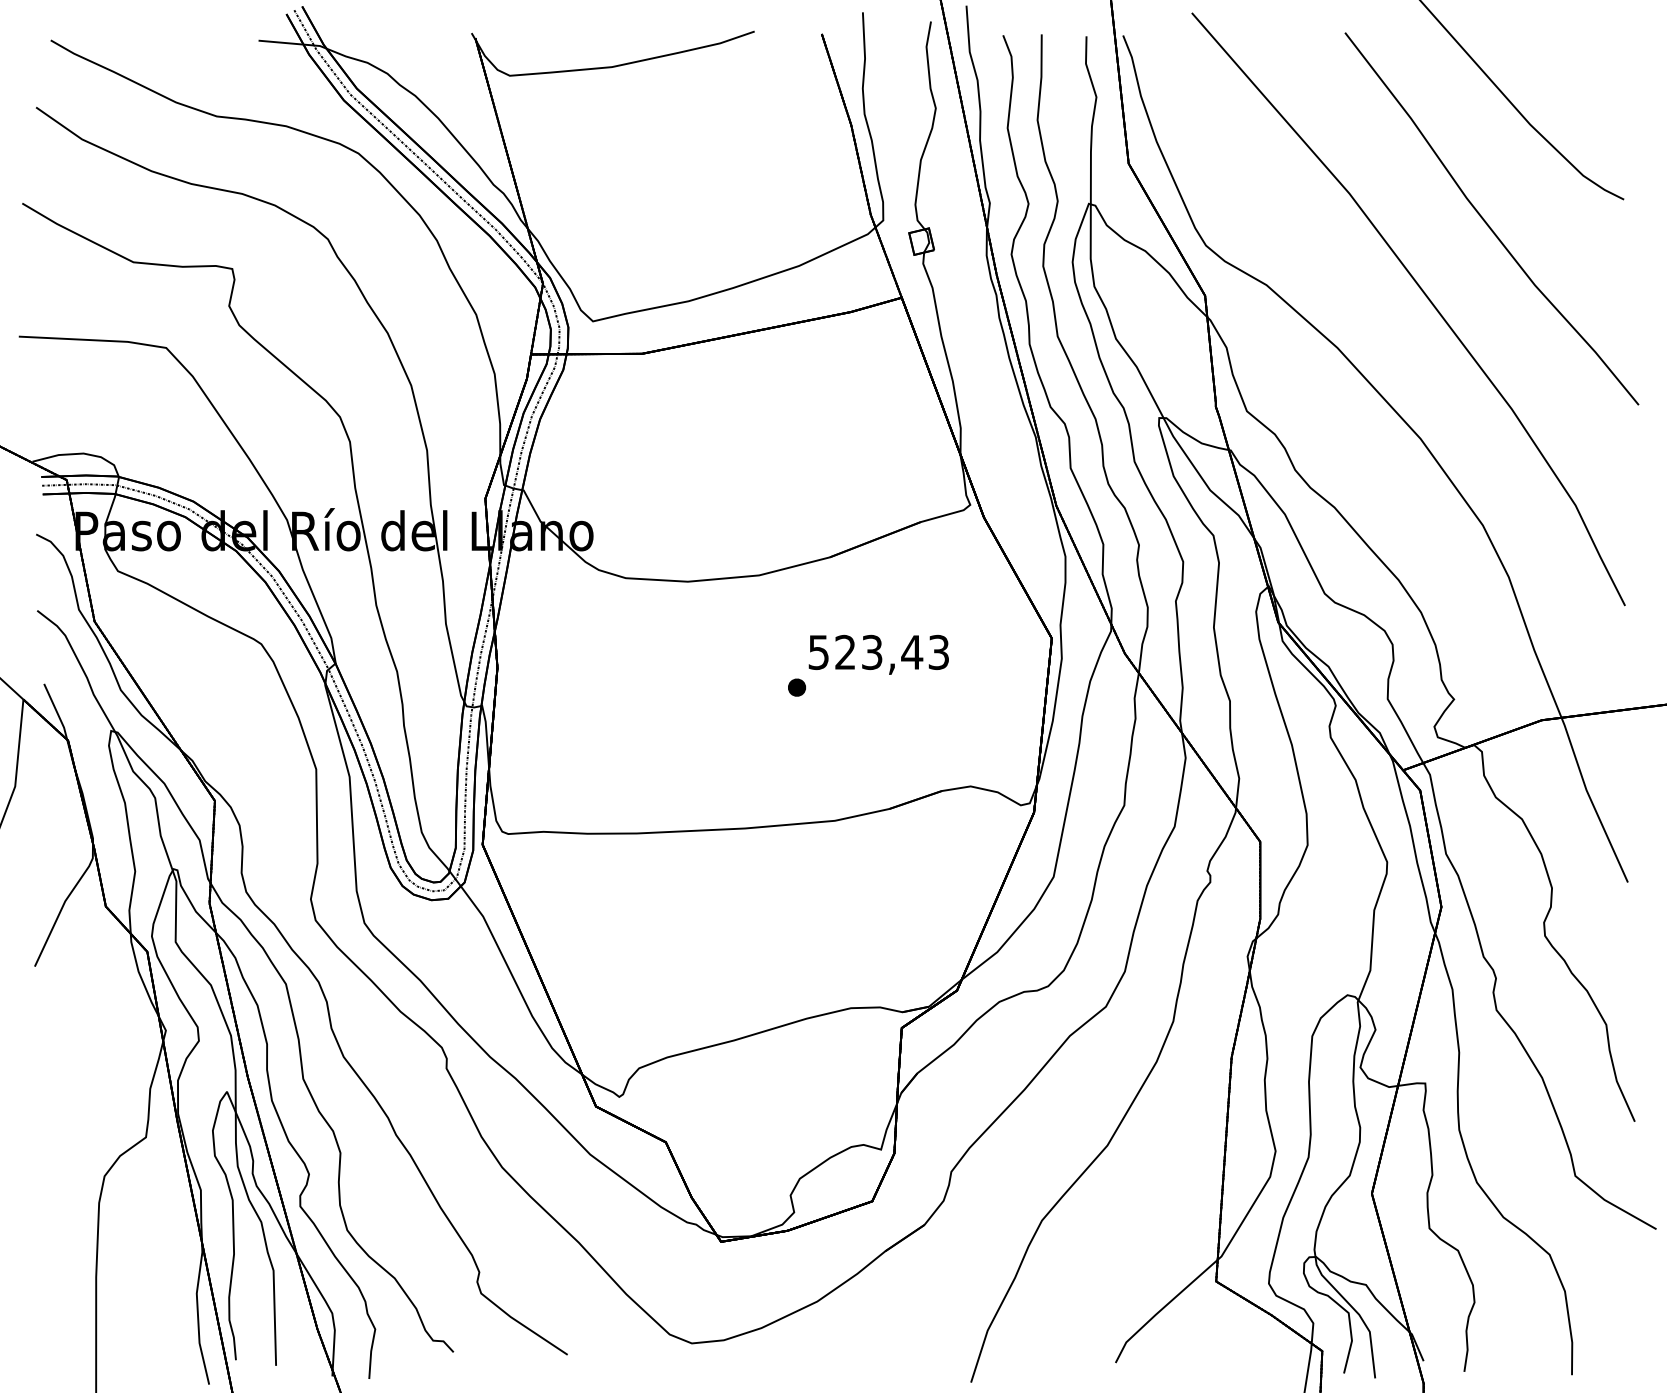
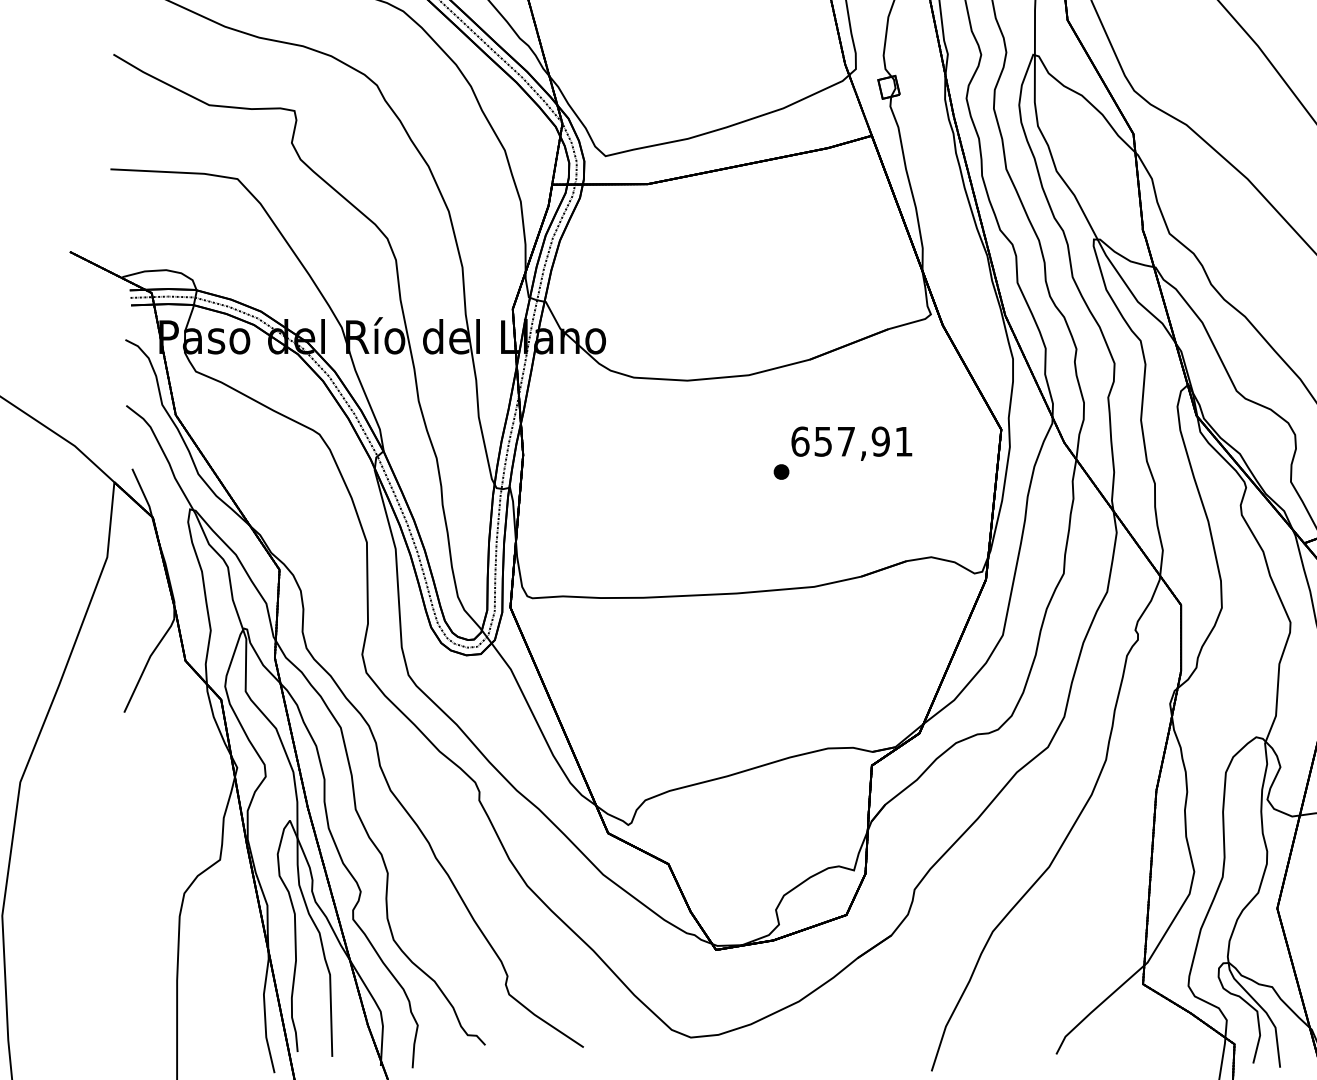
text: (878, 652) -> (851, 441), 523,43 -> 657,91

